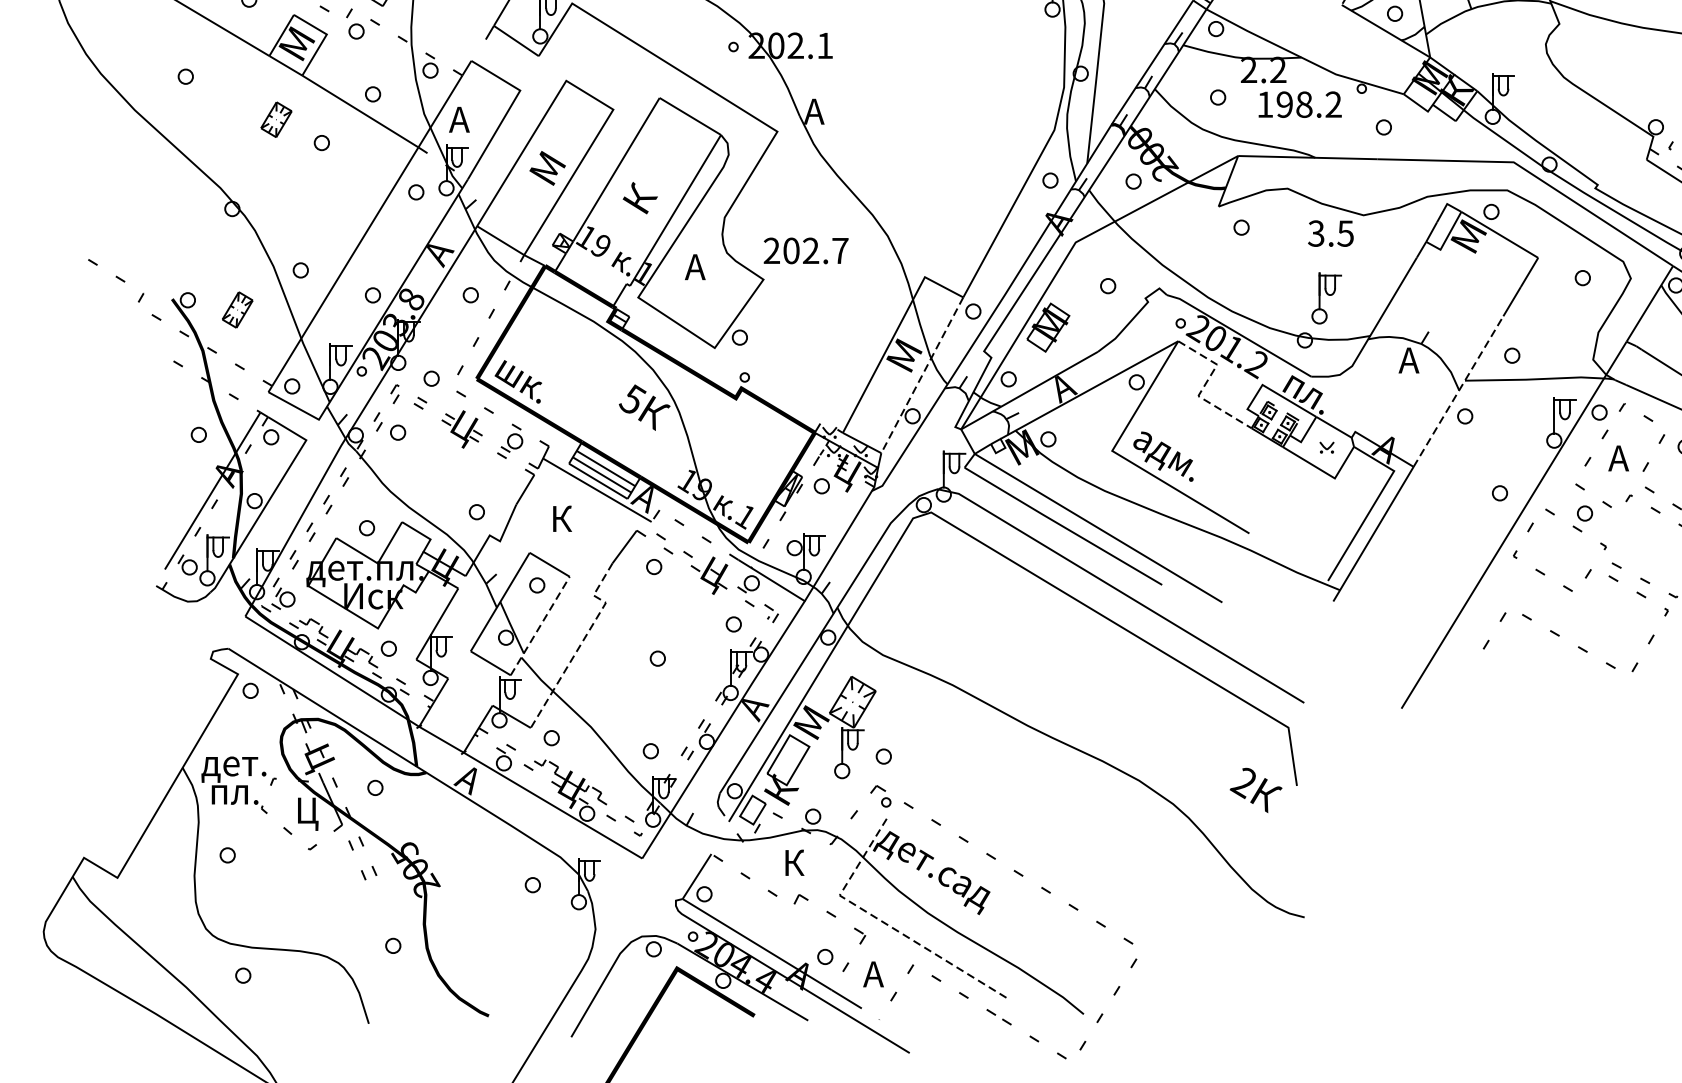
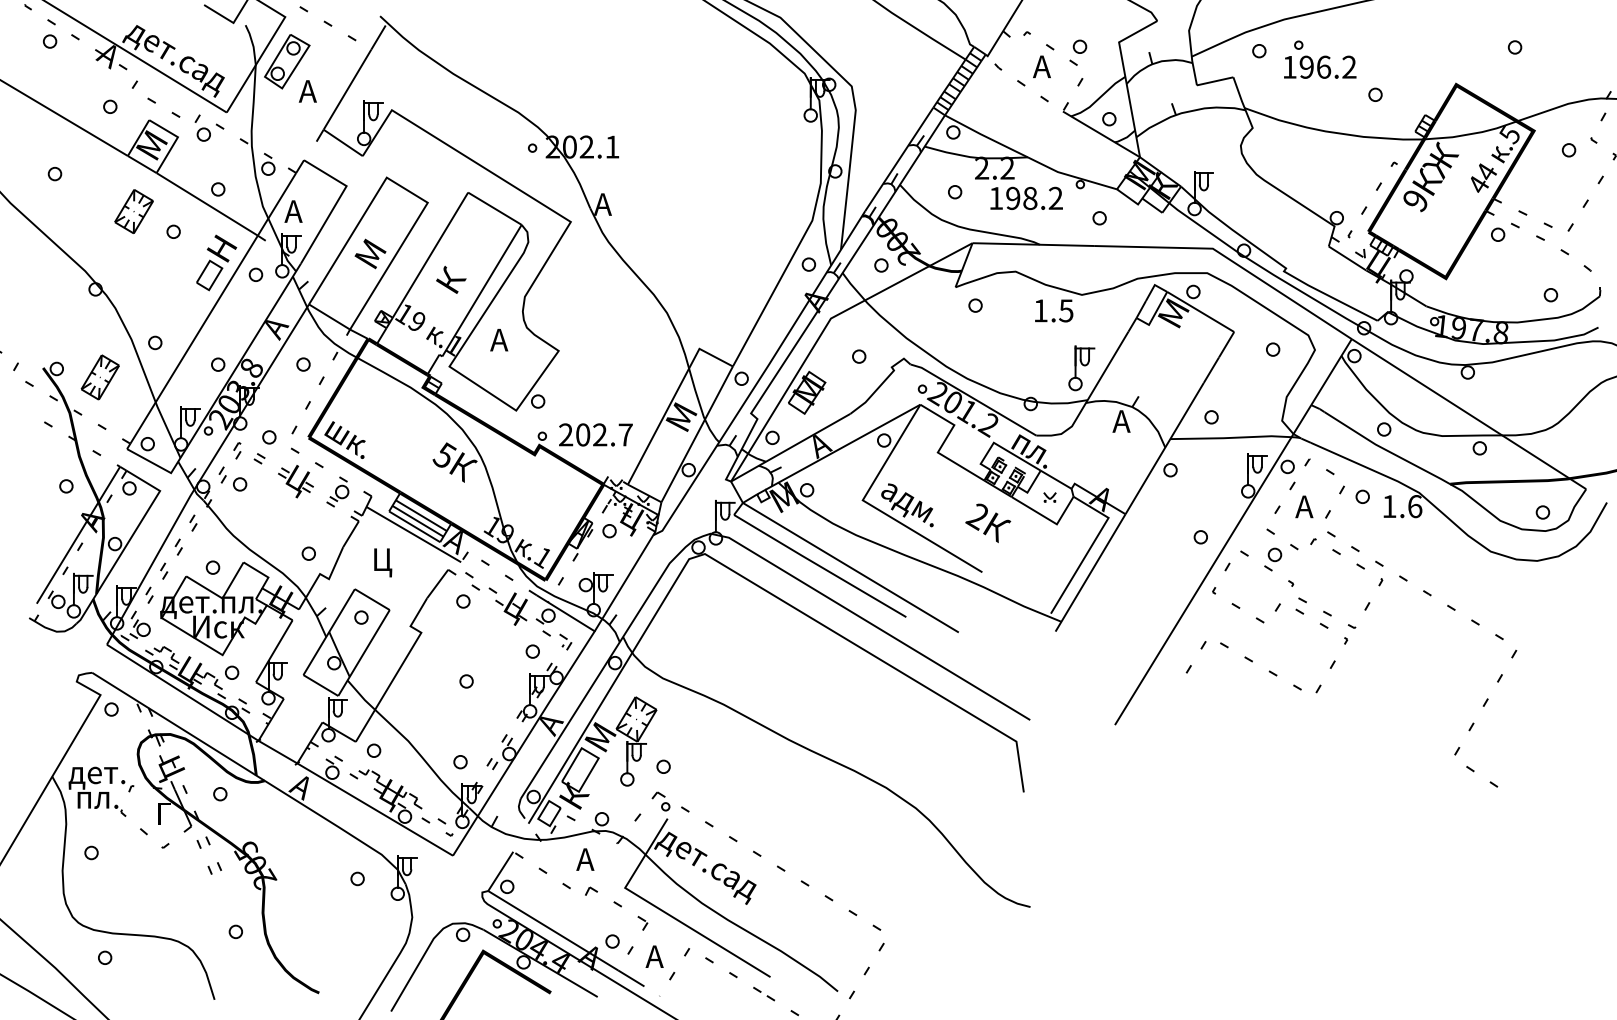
part: (275, 119) -> (133, 211), size x1.43
part: (371, 178) -> (216, 262), added
text: (1316, 233) -> (1040, 310), 3.5 -> 1.5
text: (805, 250) -> (595, 434), moved
part: (1326, 298) -> (1081, 368), moved
part: (236, 310) -> (99, 377), size x1.43
line: (922, 375) -> (697, 434), dashed -> solid
line: (1202, 388) -> (941, 445), dashed -> solid
line: (1458, 391) -> (1164, 448), dashed -> solid
text: (562, 522) -> (383, 562), К -> Ц
line: (540, 625) -> (364, 652), dashed -> solid
line: (582, 641) -> (400, 666), dashed -> solid
text: (1256, 789) -> (988, 522), moved
text: (307, 813) -> (161, 816), Ц -> Г
text: (794, 862) -> (585, 859), К -> А
line: (882, 921) -> (662, 910), dashed -> solid

